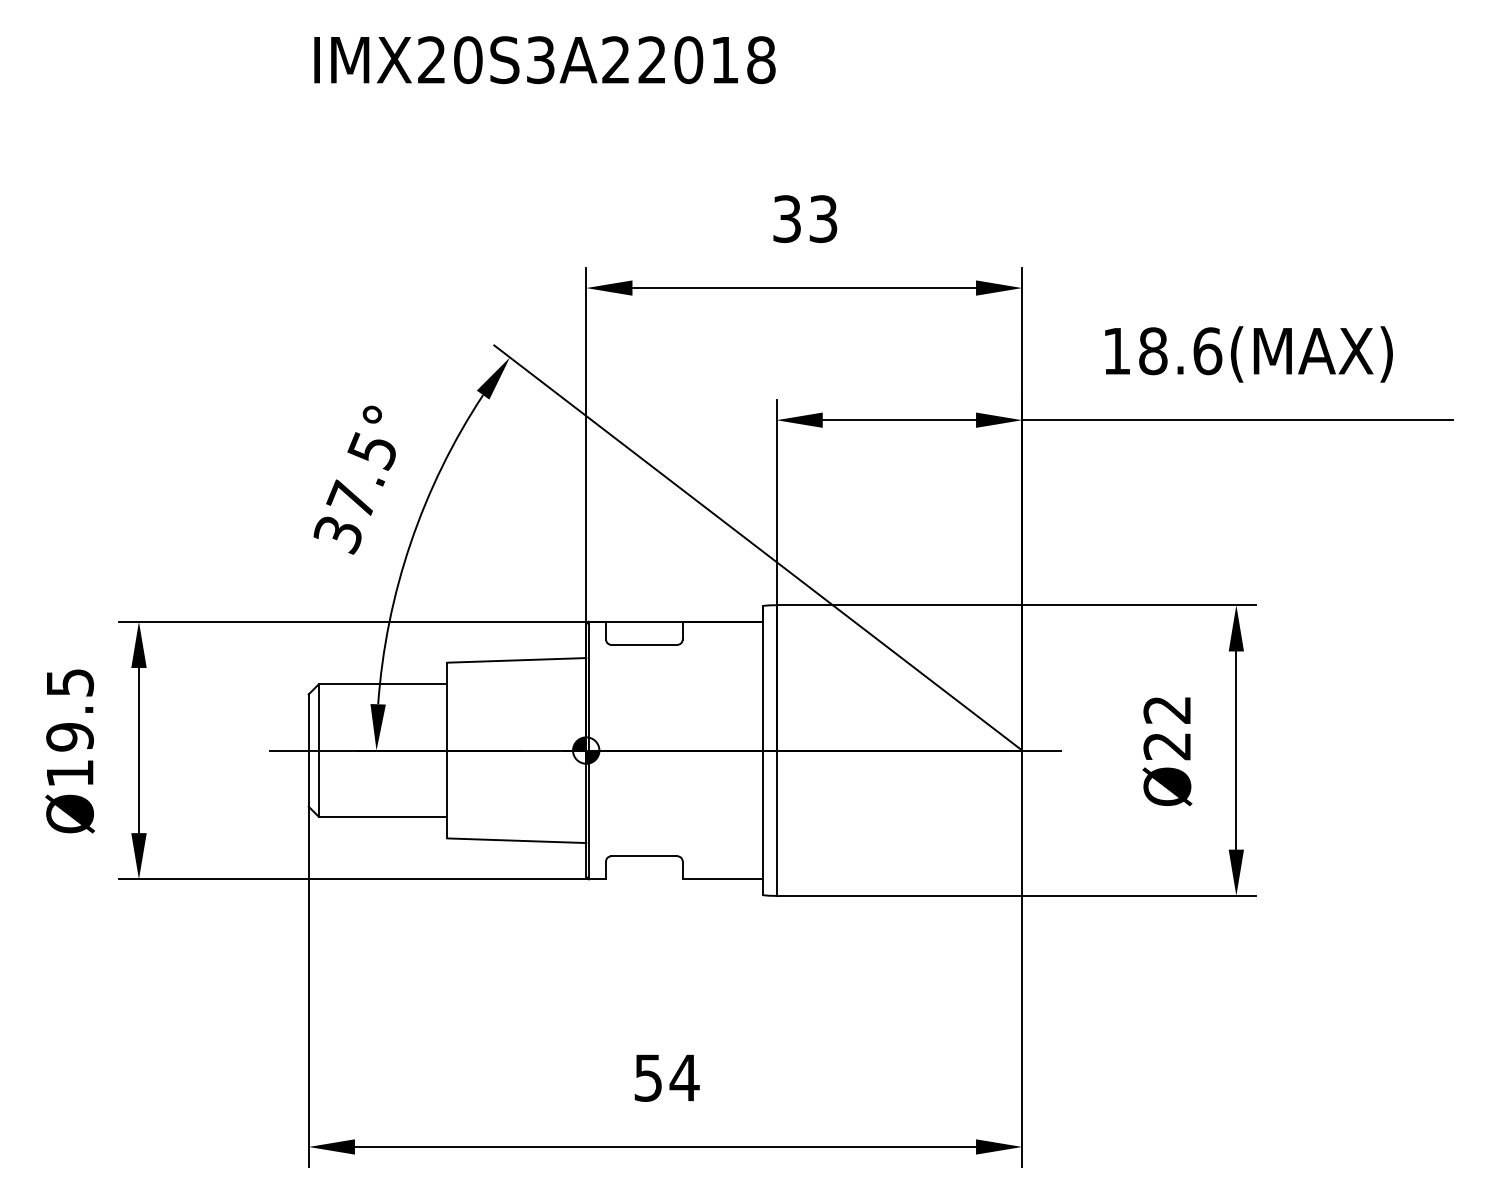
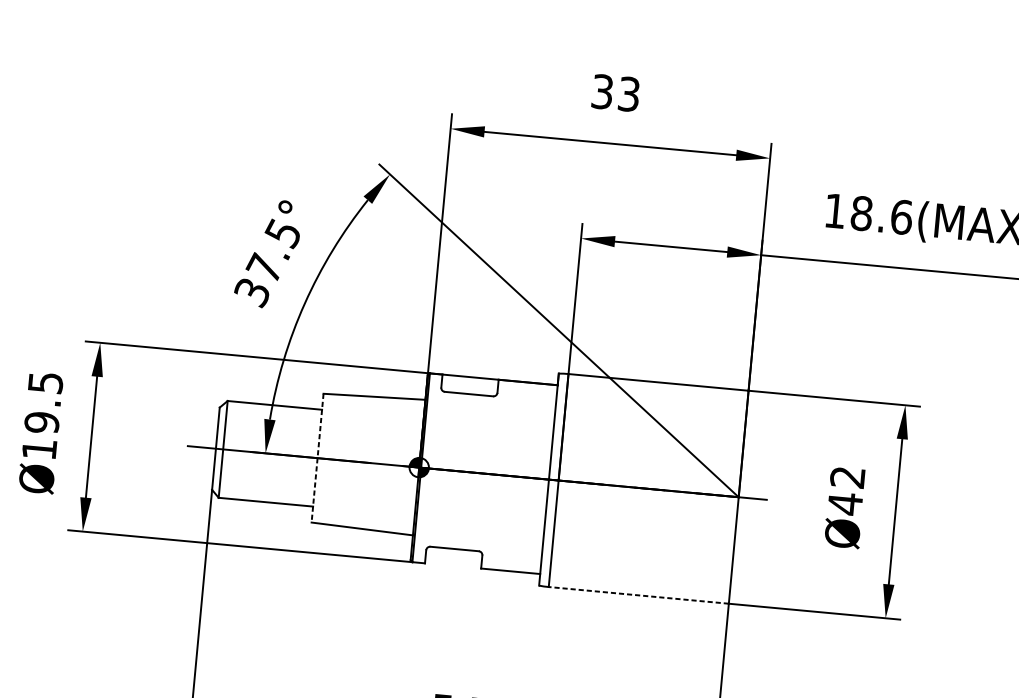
text: (1166, 746) -> (844, 504), Ø22 -> Ø42
line: (447, 750) -> (317, 458), solid -> dashed
line: (899, 895) -> (638, 595), solid -> dashed

